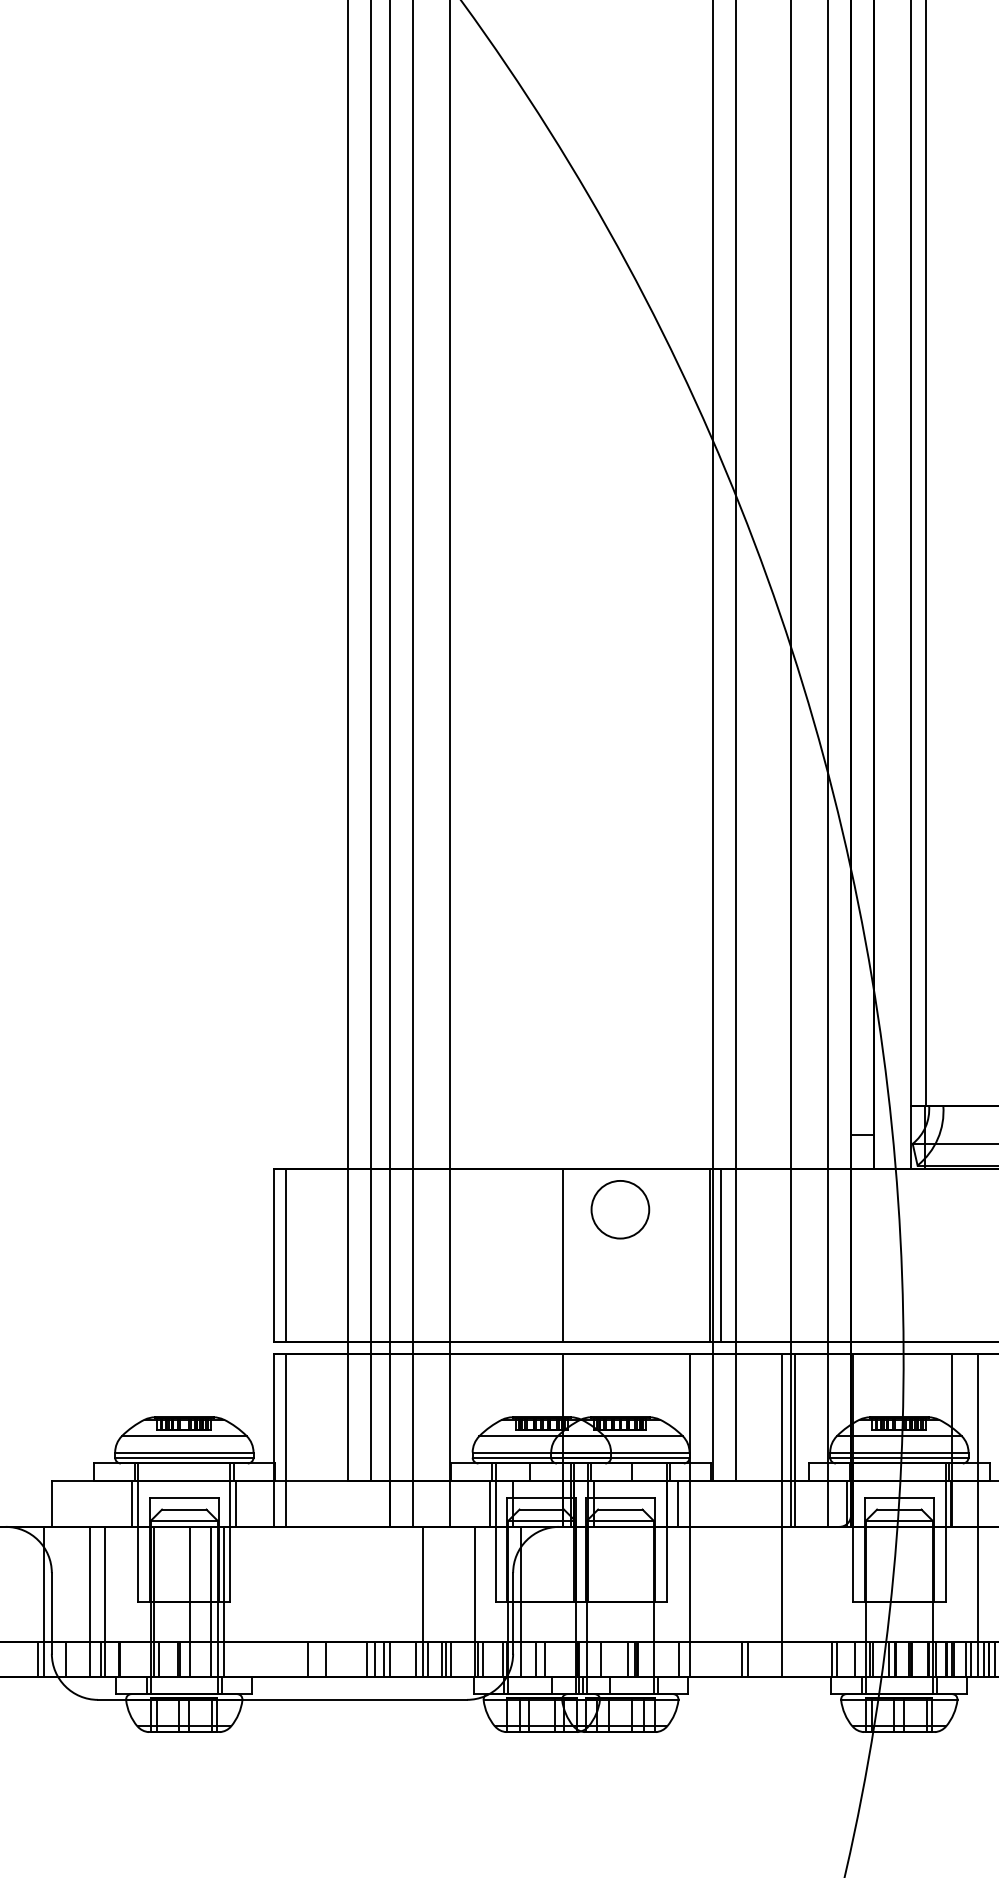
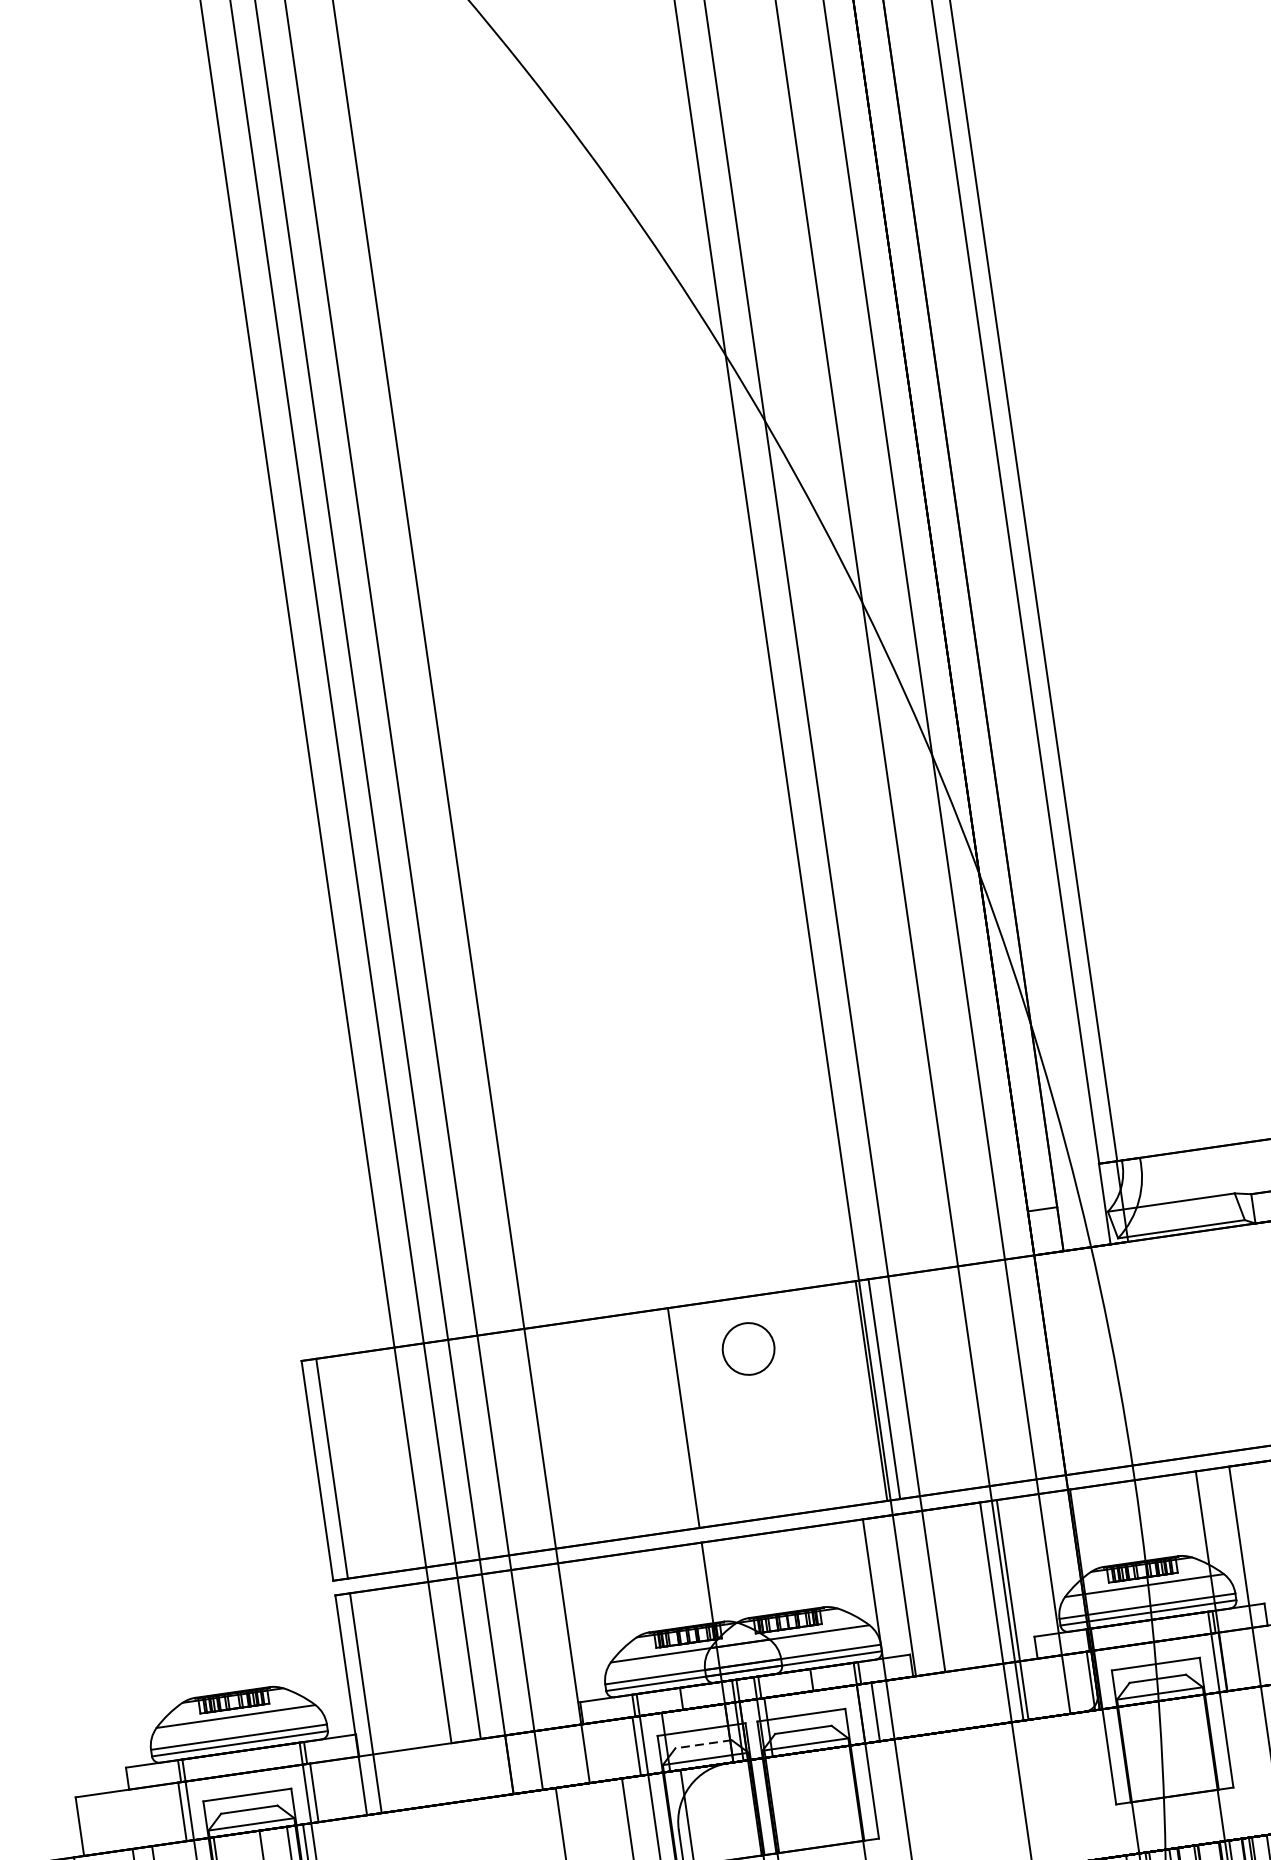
circle: (620, 1209) -> (748, 1348), size x0.7
line: (541, 1509) -> (703, 1744), solid -> dashed

